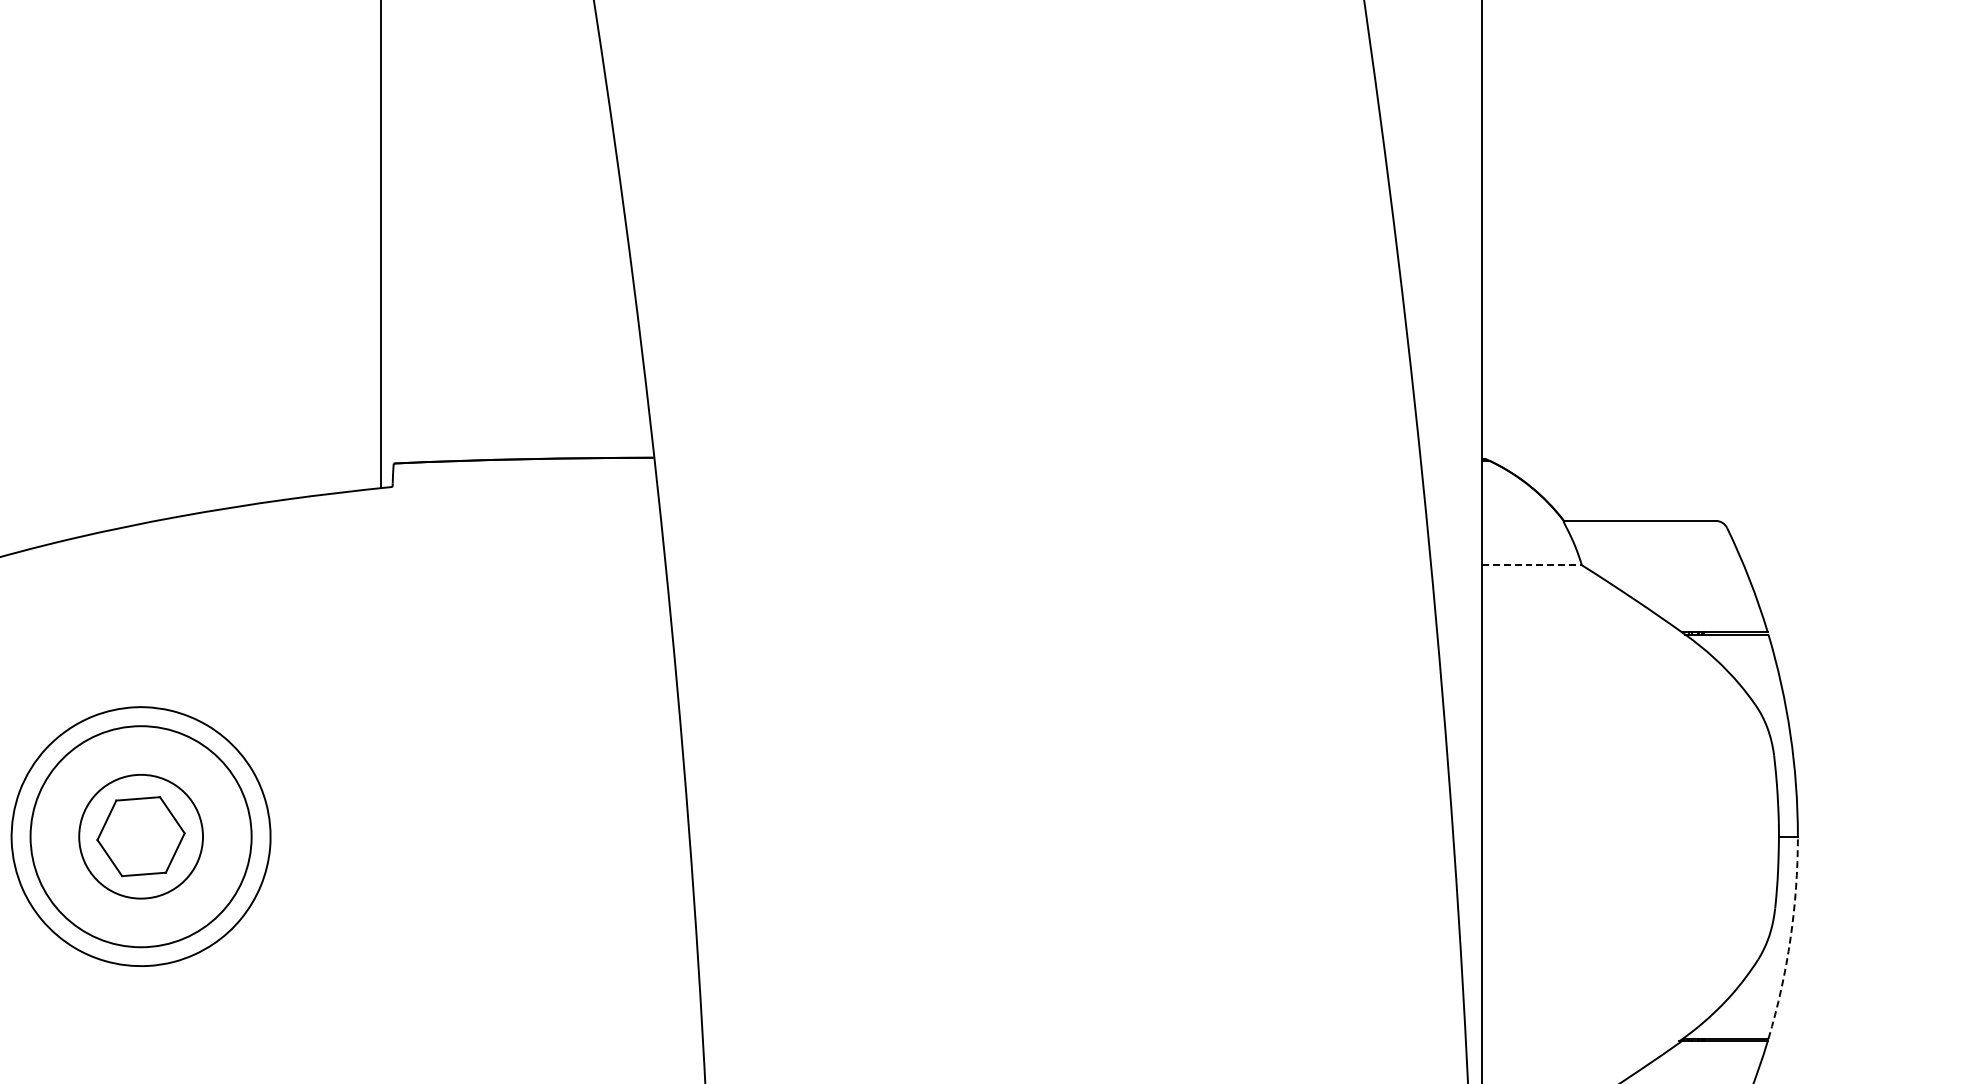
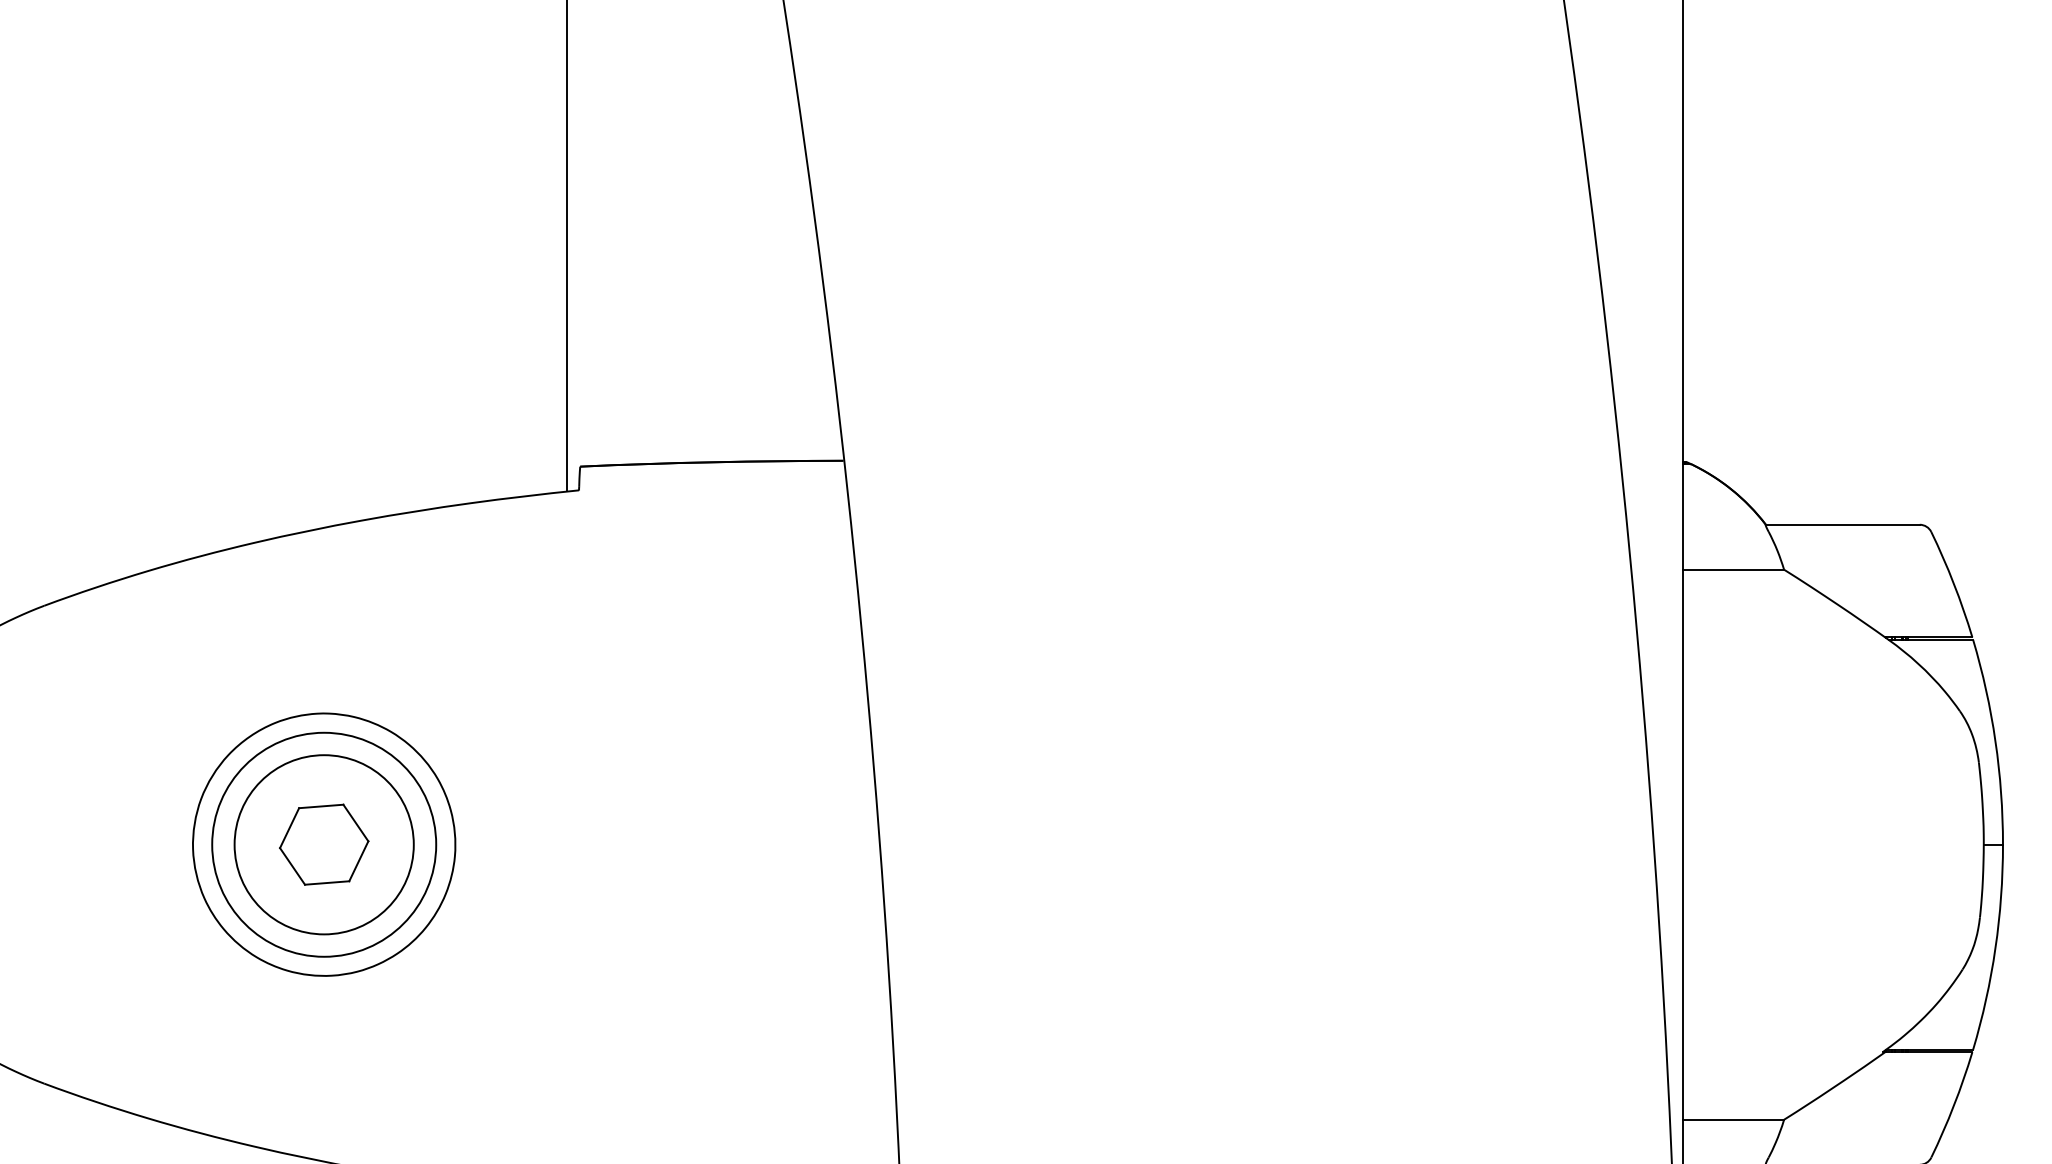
line: (1531, 565) -> (1733, 569), dashed -> solid
circle: (140, 836) -> (323, 844), size x1.43
arc: (1790, 939) -> (1995, 948), dashed -> solid

